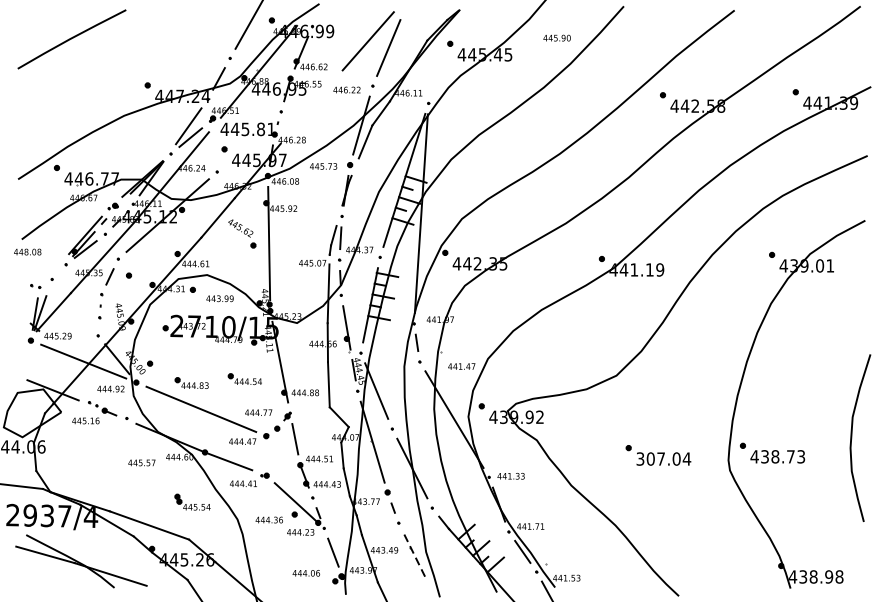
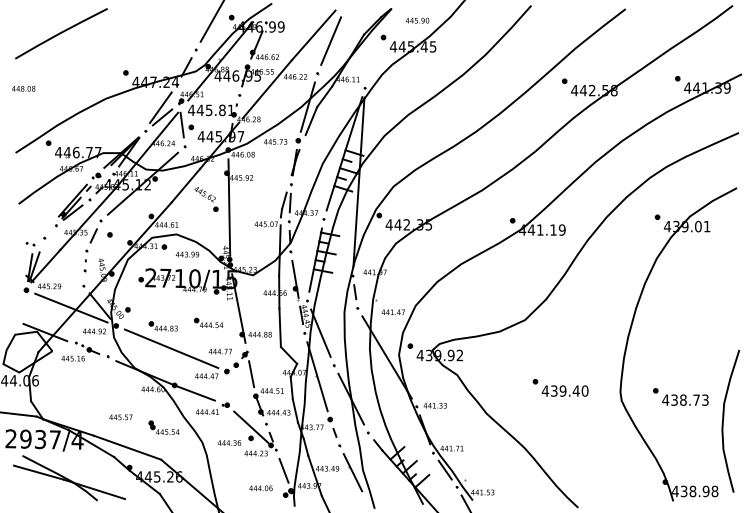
text: (557, 37) -> (417, 20), moved
line: (312, 104) -> (266, 89), added
line: (212, 145) -> (181, 124), added
text: (27, 251) -> (23, 88), moved
curve: (853, 433) -> (724, 417), moved
part: (772, 452) -> (680, 396), moved
text: (662, 458) -> (564, 390), 307.04 -> 439.40
text: (141, 463) -> (120, 417), moved
line: (413, 554) -> (352, 472), dashed -> solid

